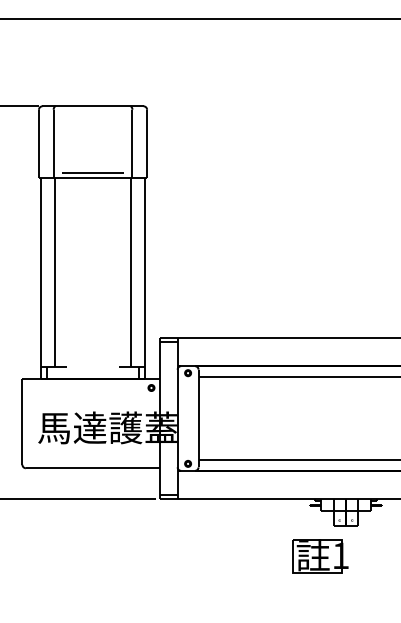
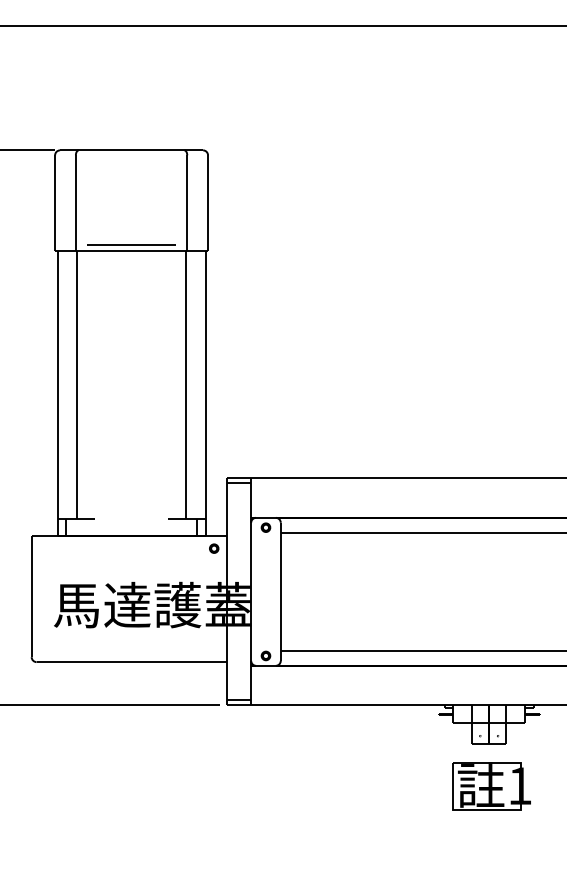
part: (320, 556) -> (491, 786), moved

